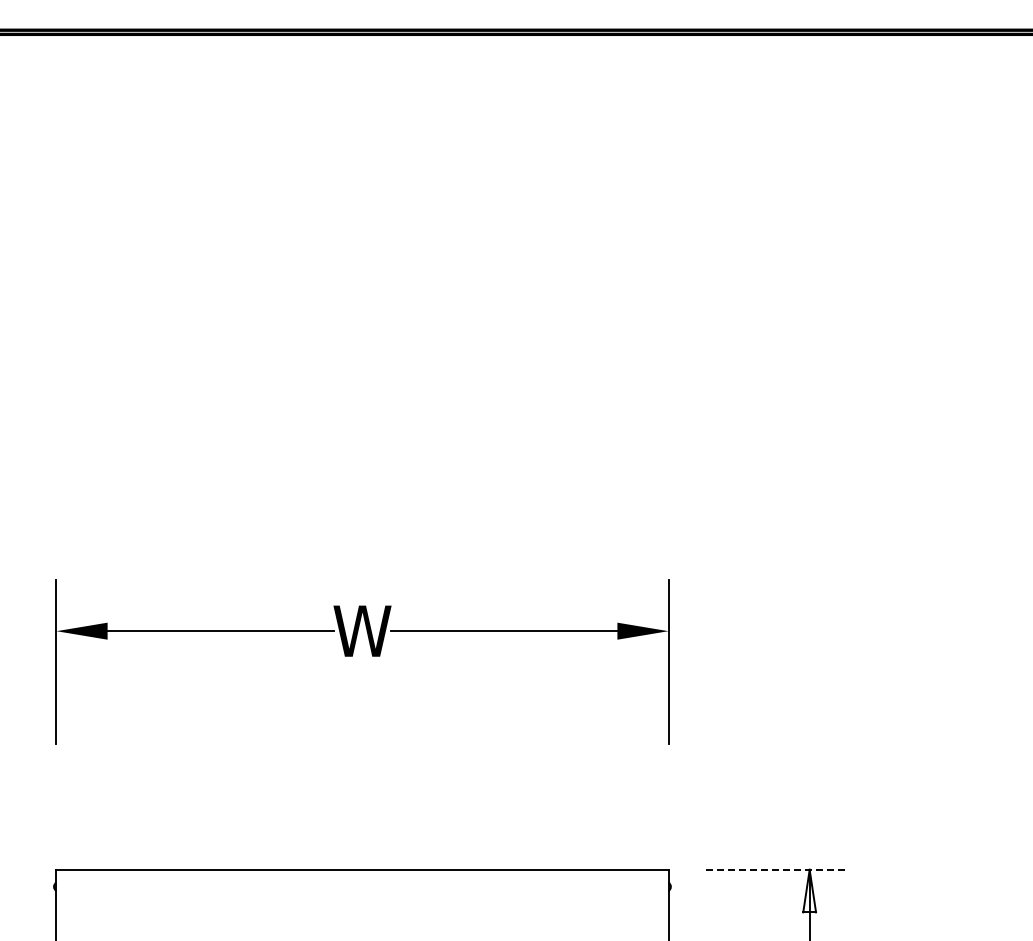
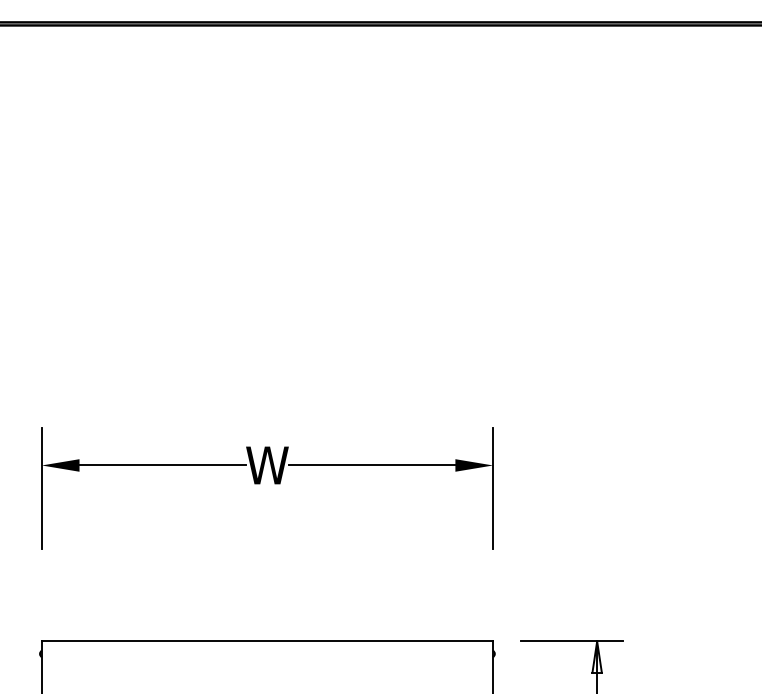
line: (775, 869) -> (571, 641), dashed -> solid

